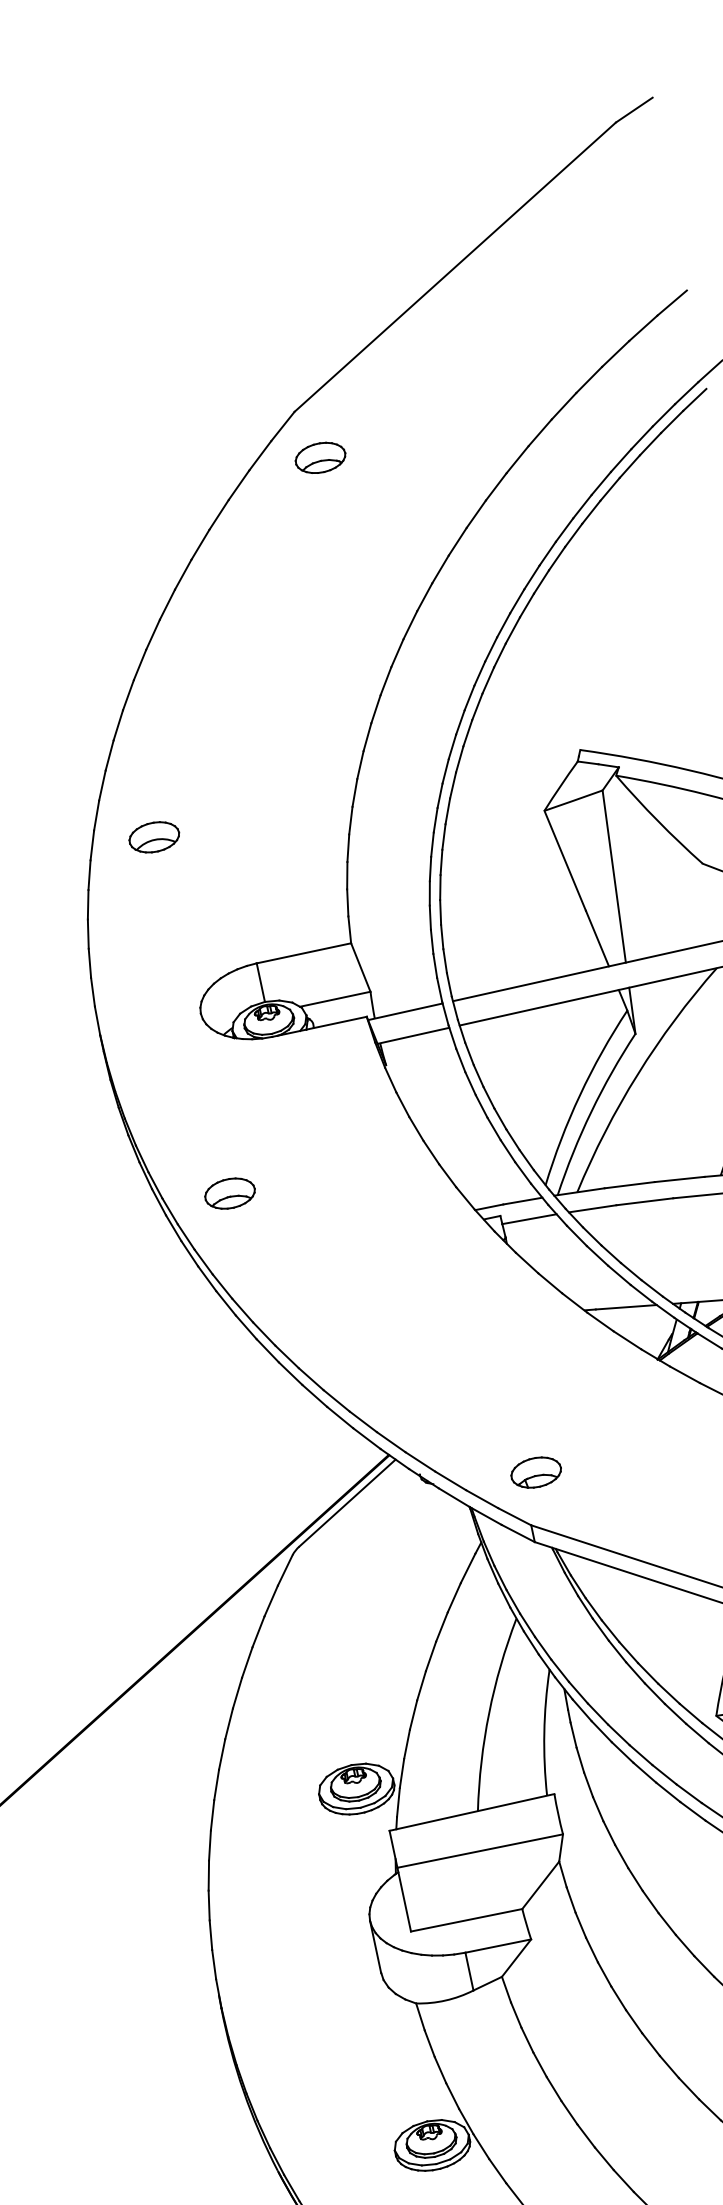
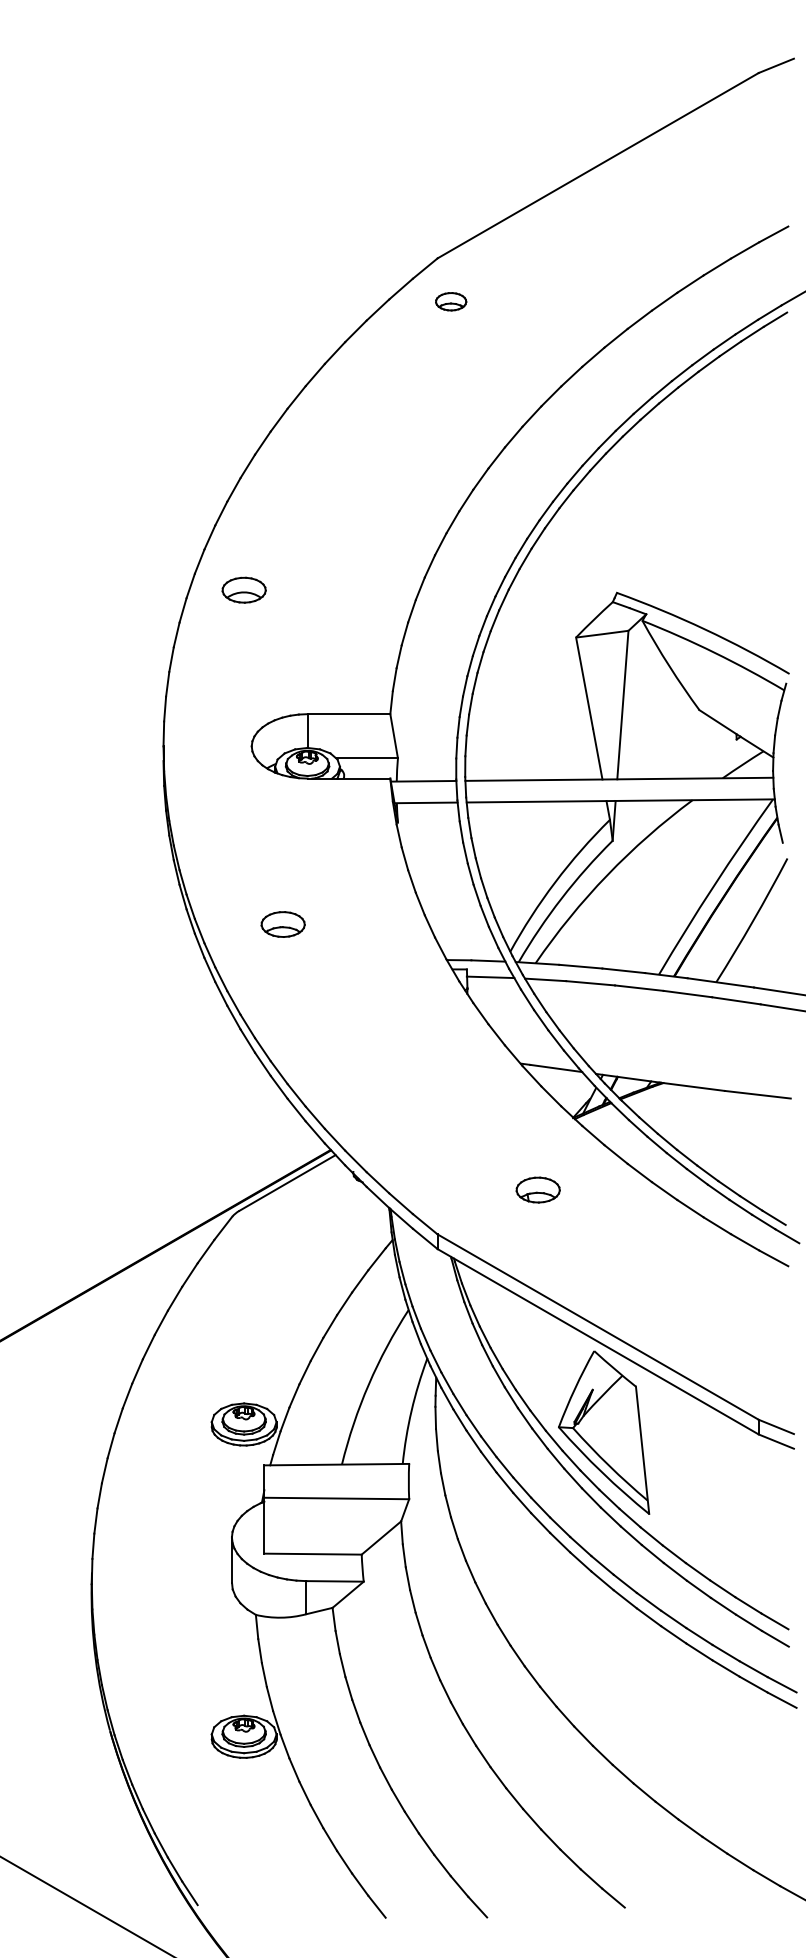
part: (319, 457) -> (450, 301), size x0.7
part: (229, 1193) -> (282, 924), moved
part: (535, 1472) -> (537, 1189), moved

